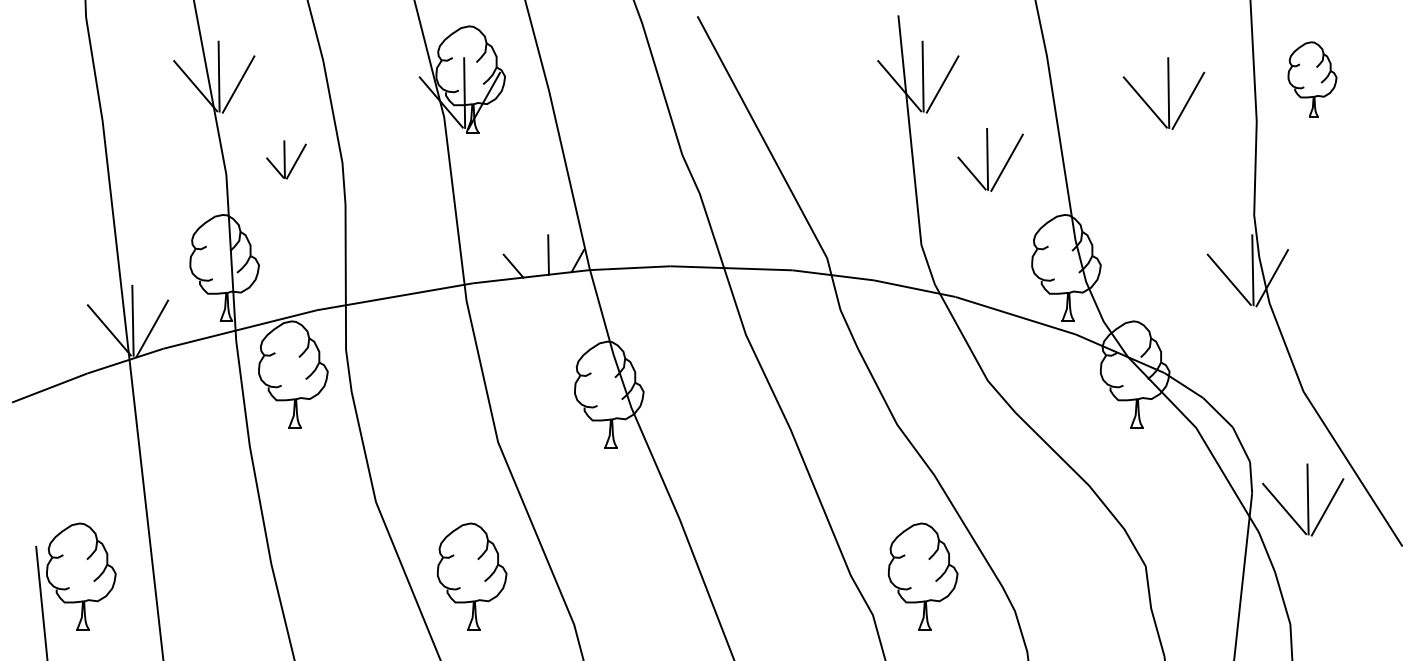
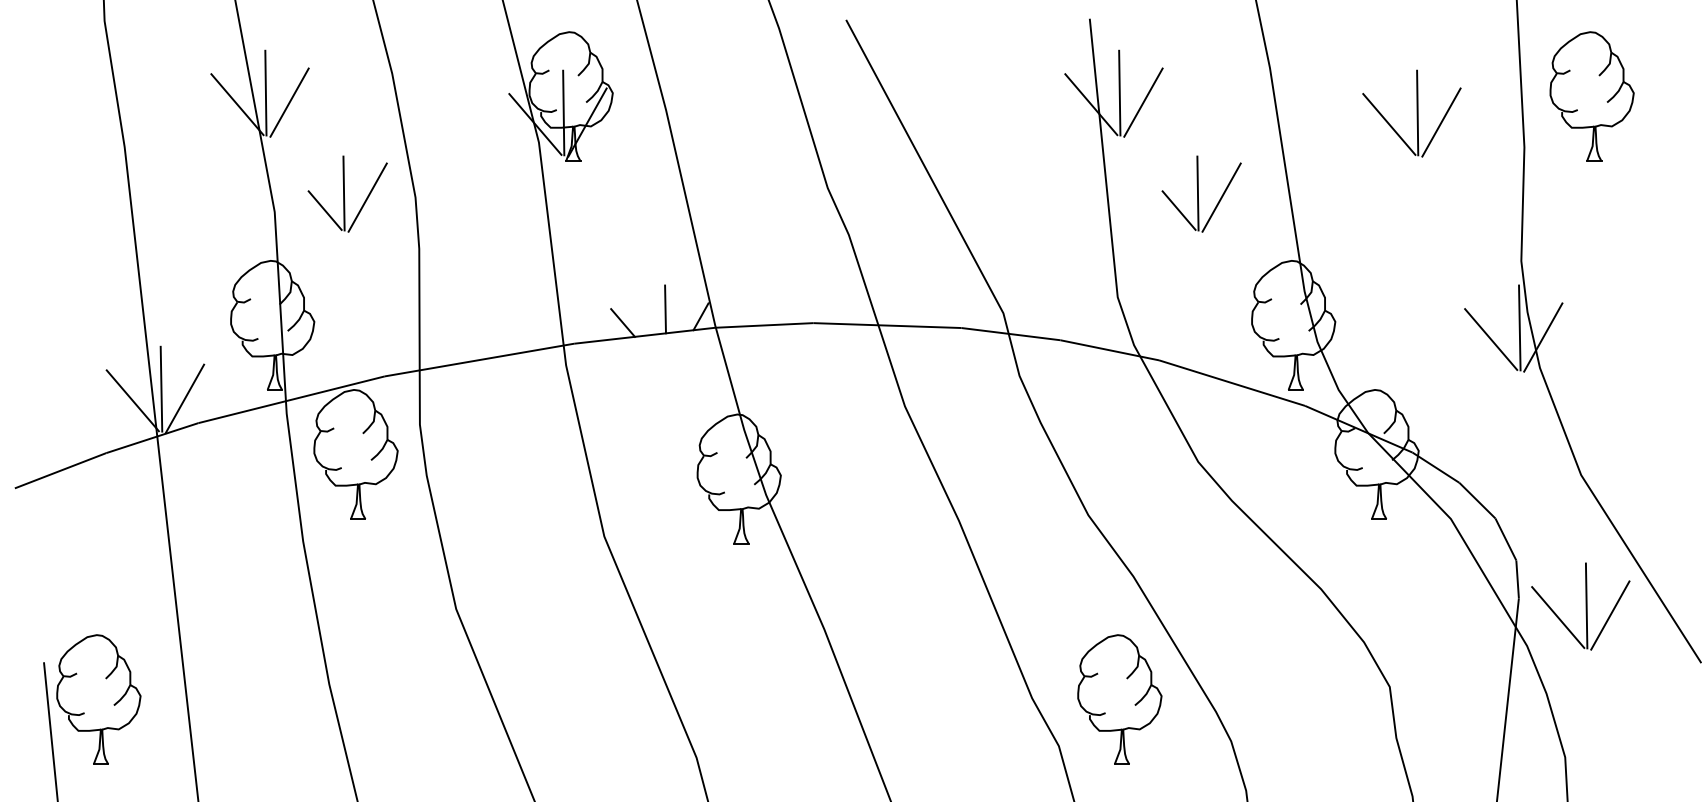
part: (1312, 79) -> (1591, 96), size x1.43
part: (286, 159) -> (347, 193), size x1.67
part: (471, 576) -> (572, 699), removed

